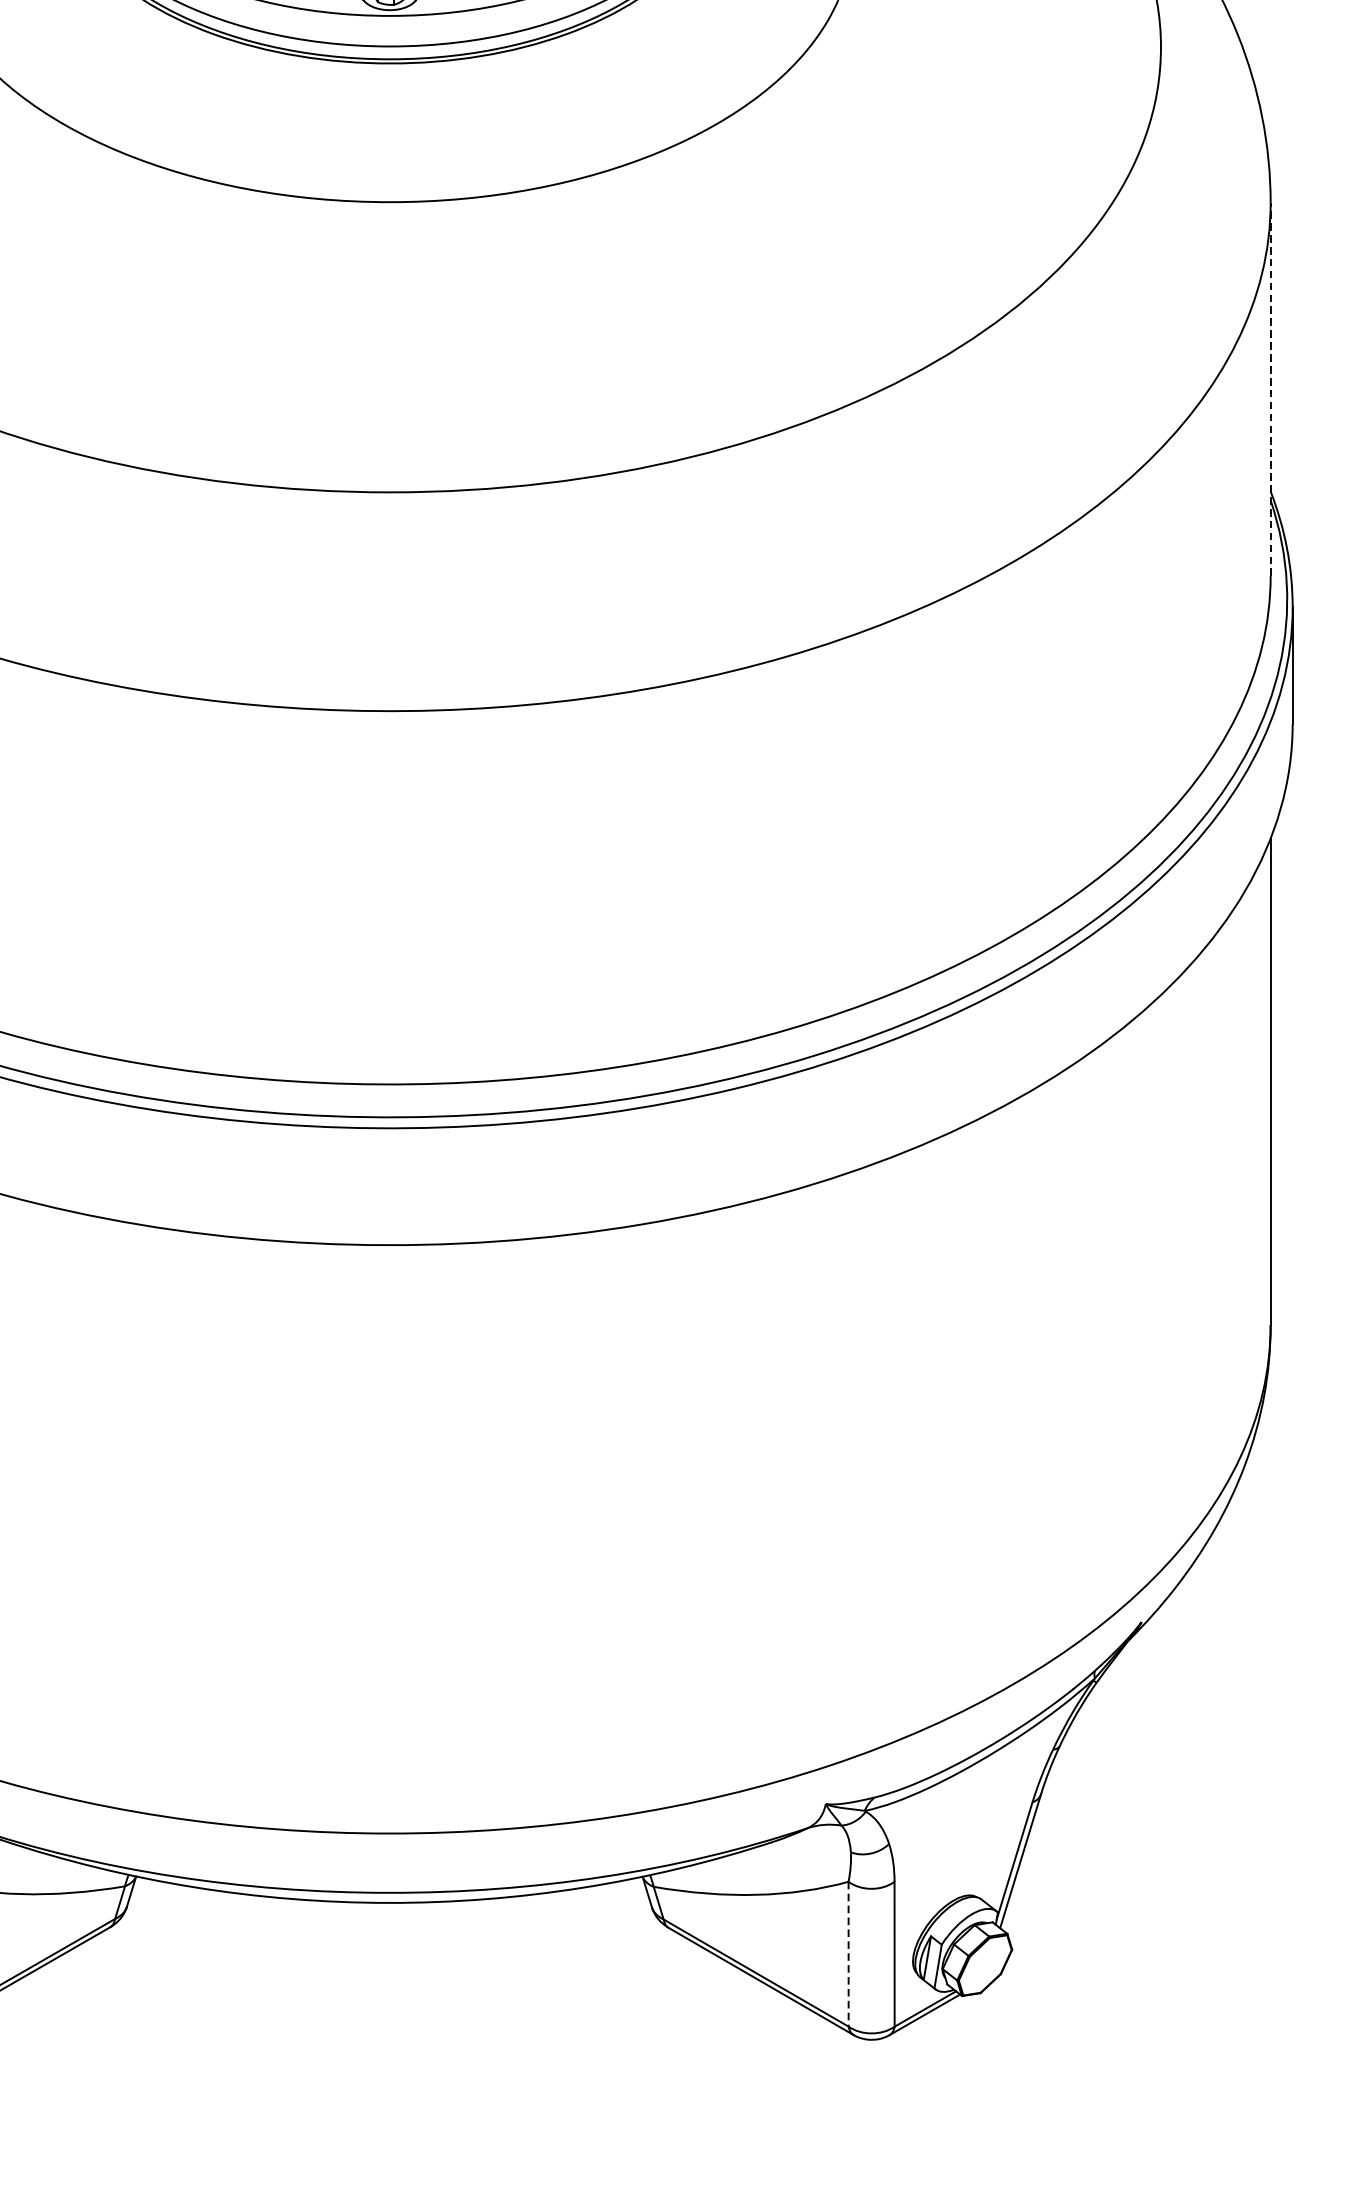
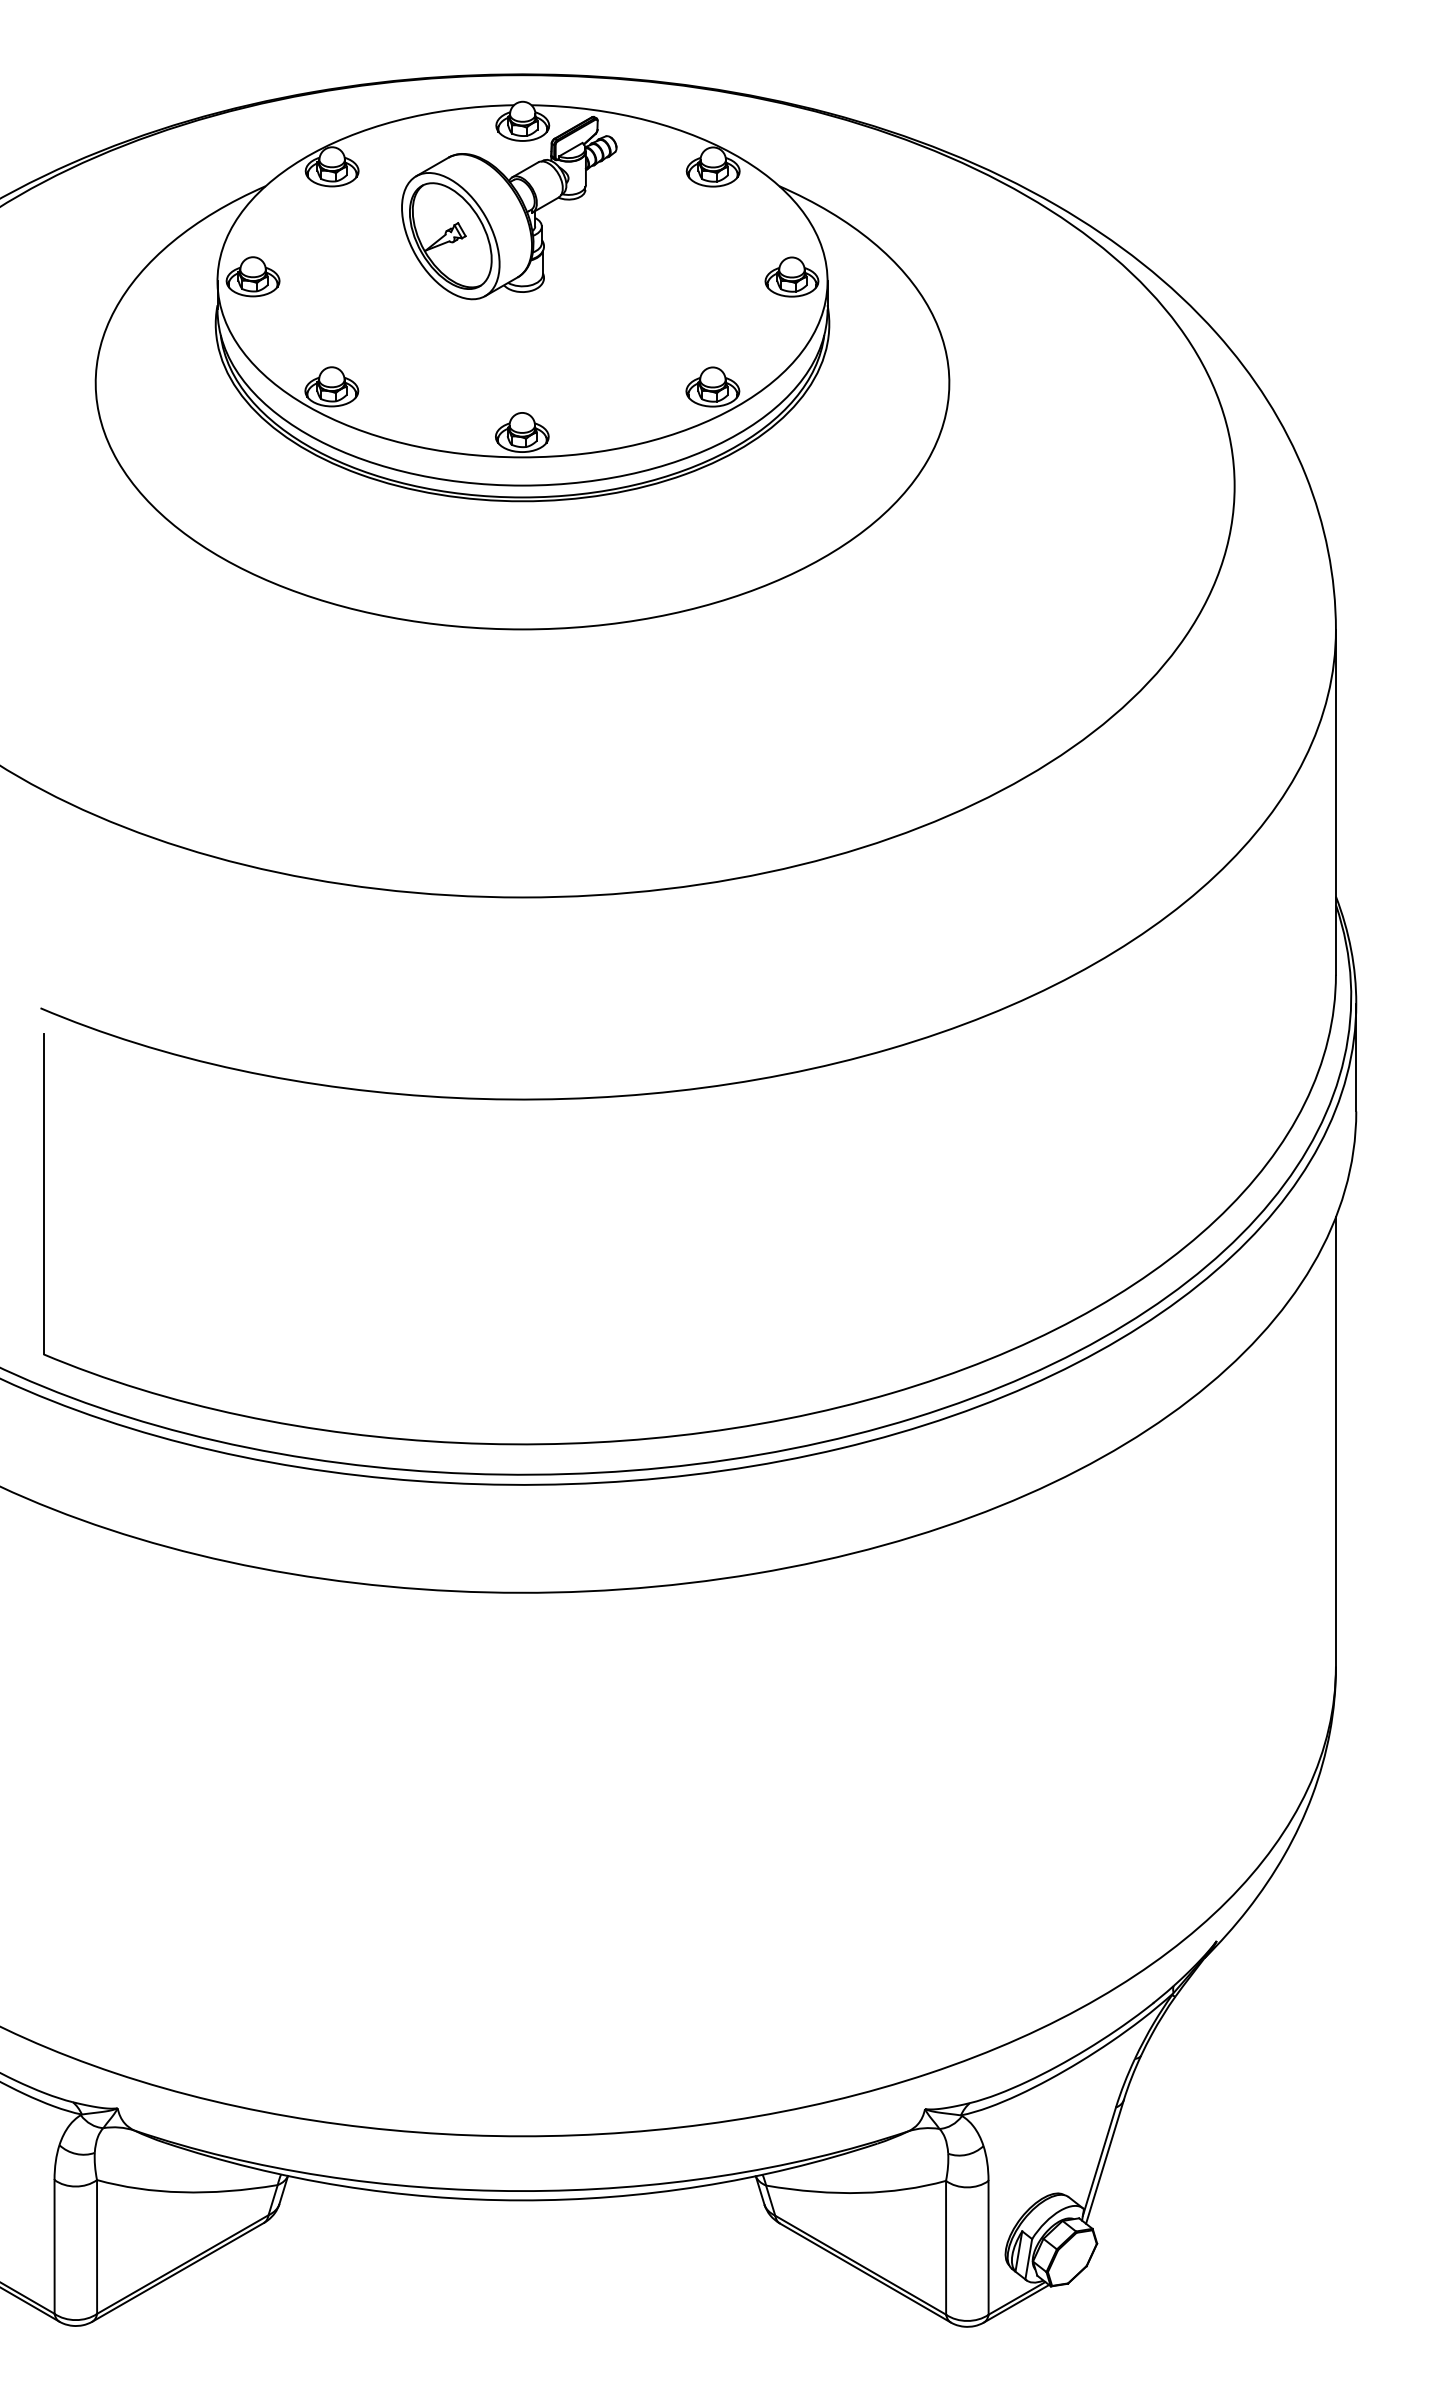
line: (1270, 388) -> (1335, 801), dashed -> solid
line: (849, 1953) -> (946, 2247), dashed -> solid

